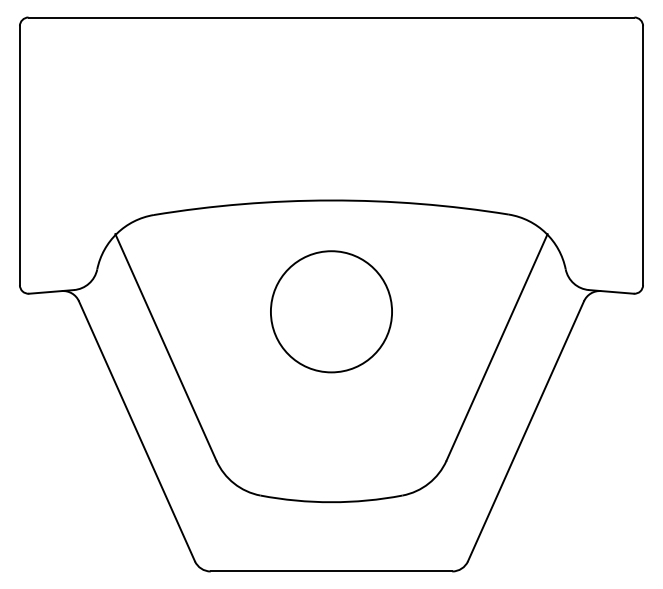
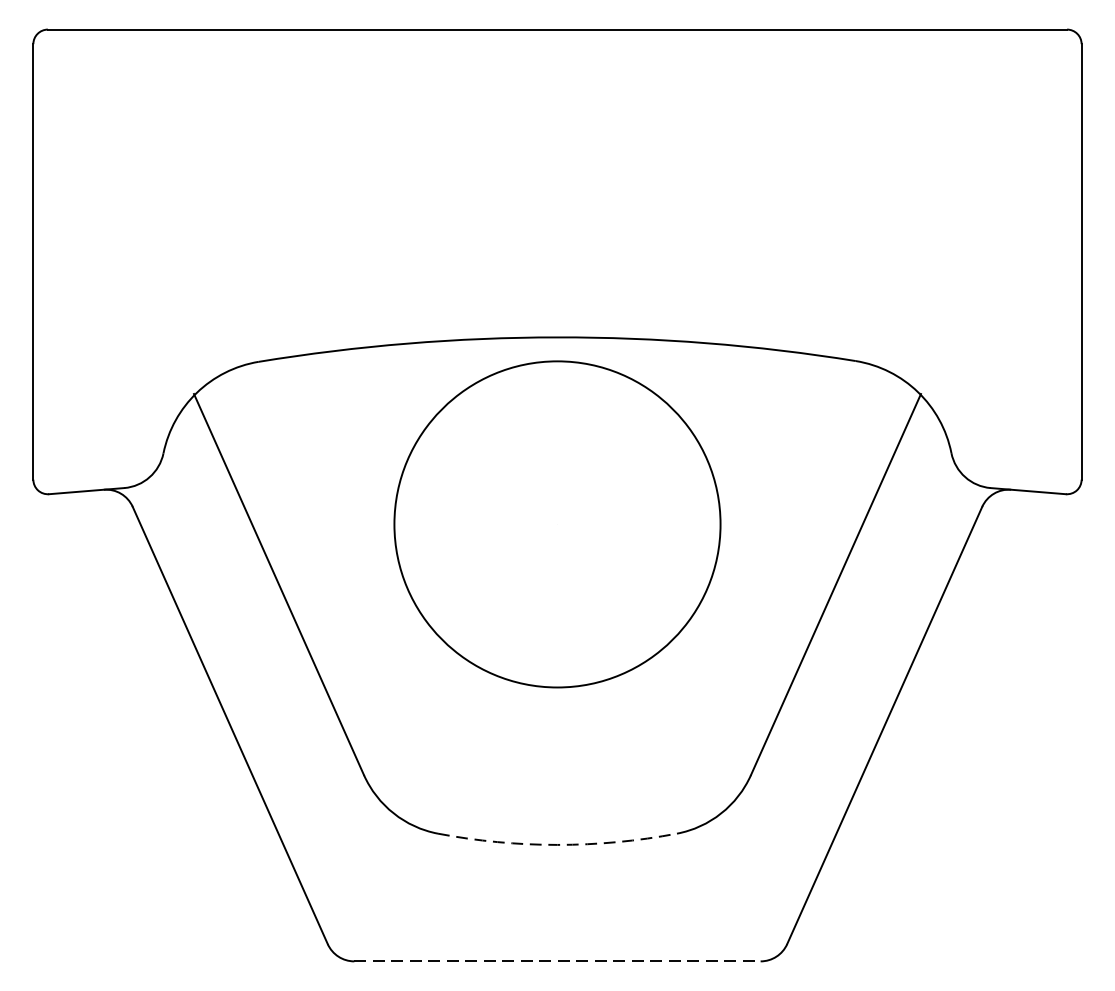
circle: (331, 311) -> (557, 524), size x1.6
arc: (331, 502) -> (557, 845), solid -> dashed
line: (331, 571) -> (557, 961), solid -> dashed

